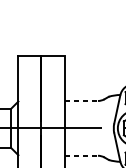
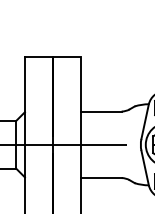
line: (81, 100) -> (101, 111), dashed -> solid
line: (81, 156) -> (101, 178), dashed -> solid

